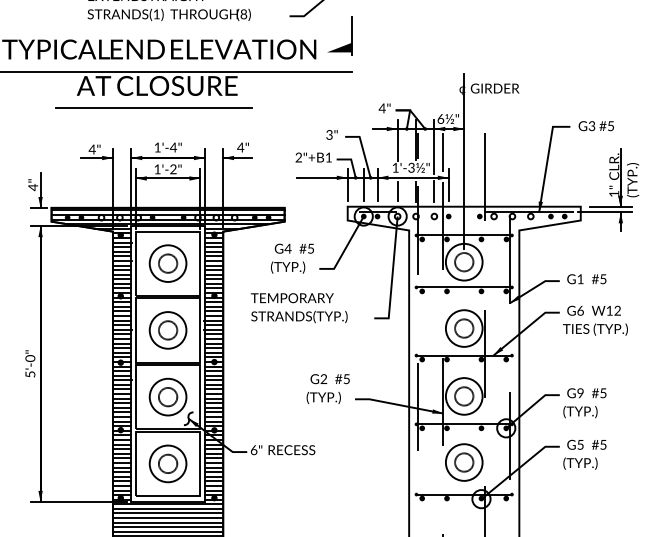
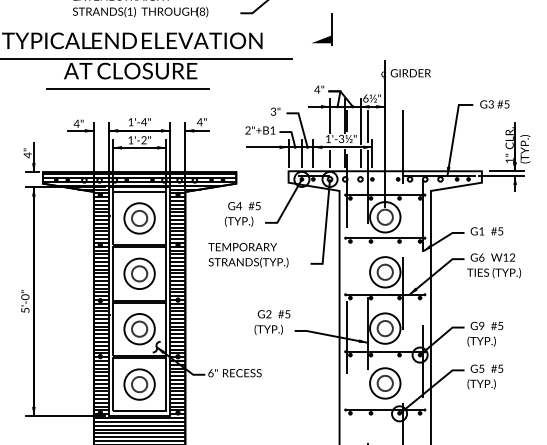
part: (343, 45) -> (325, 37), moved

